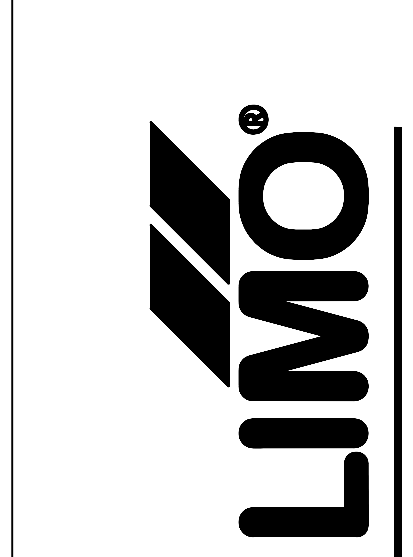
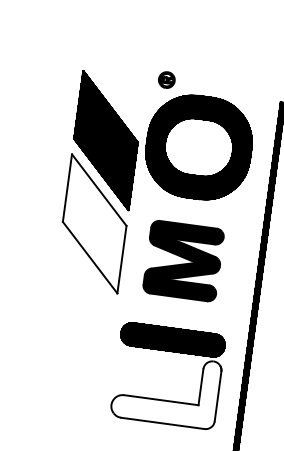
part: (253, 119) -> (166, 80), size x0.7
hatch: (189, 305) -> (94, 223), removed
part: (303, 335) -> (183, 260), size x0.7
hatch: (303, 494) -> (166, 389), removed

